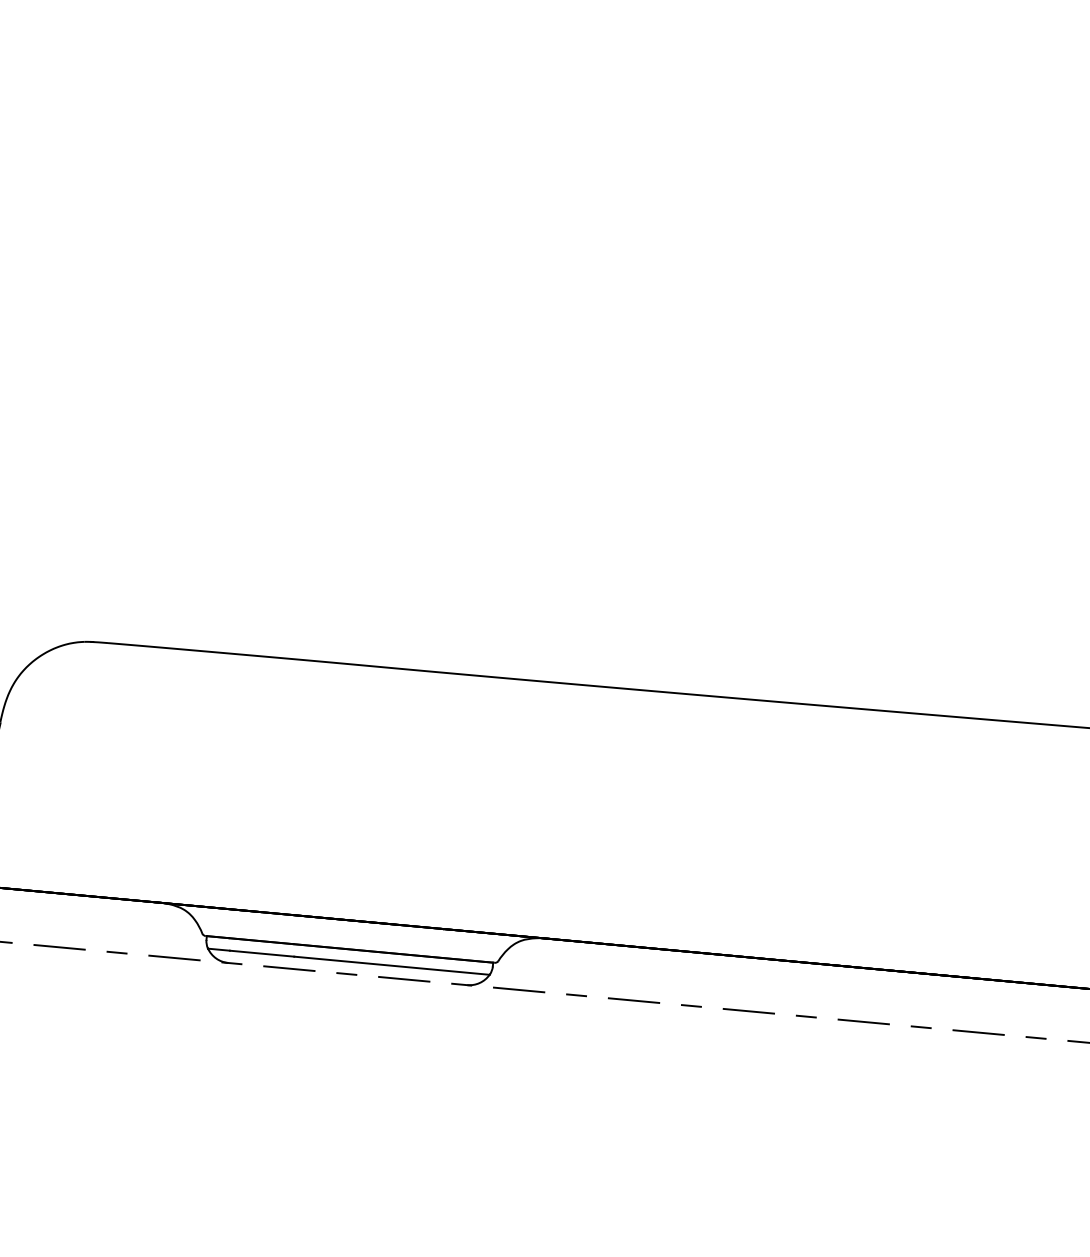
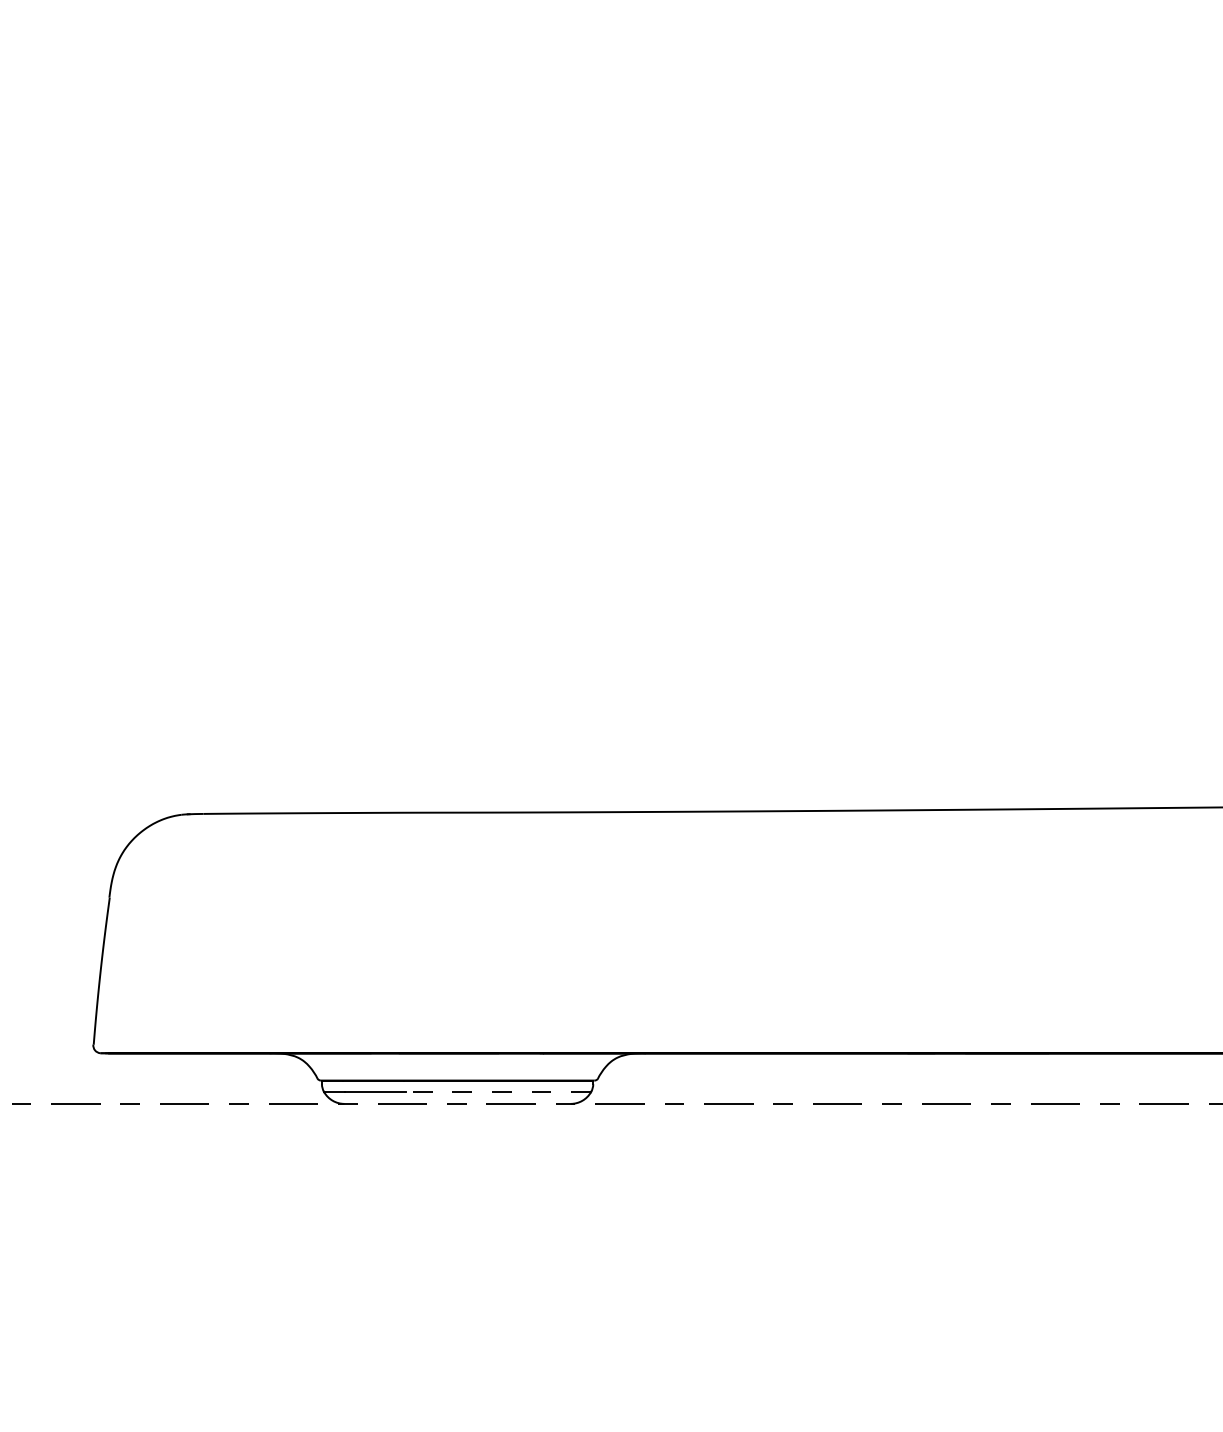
line: (392, 966) -> (498, 1092), solid -> dashed

